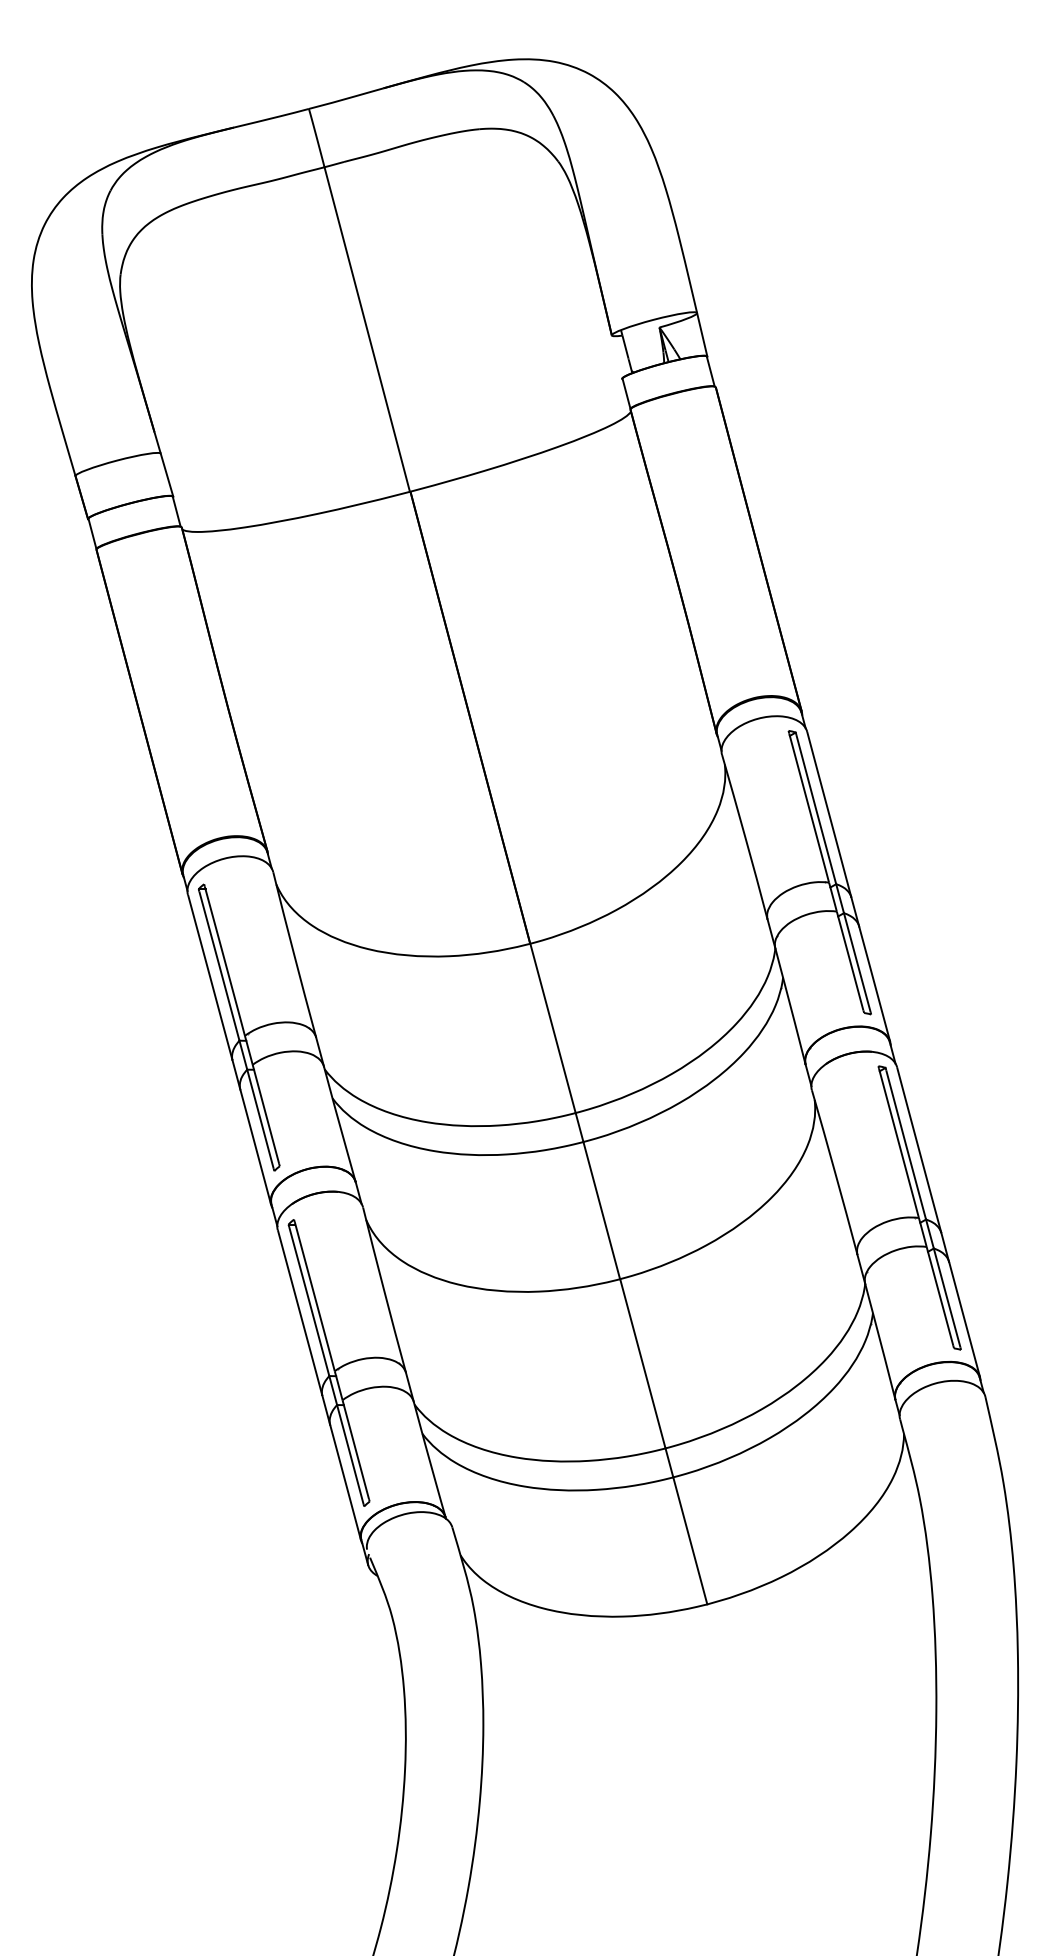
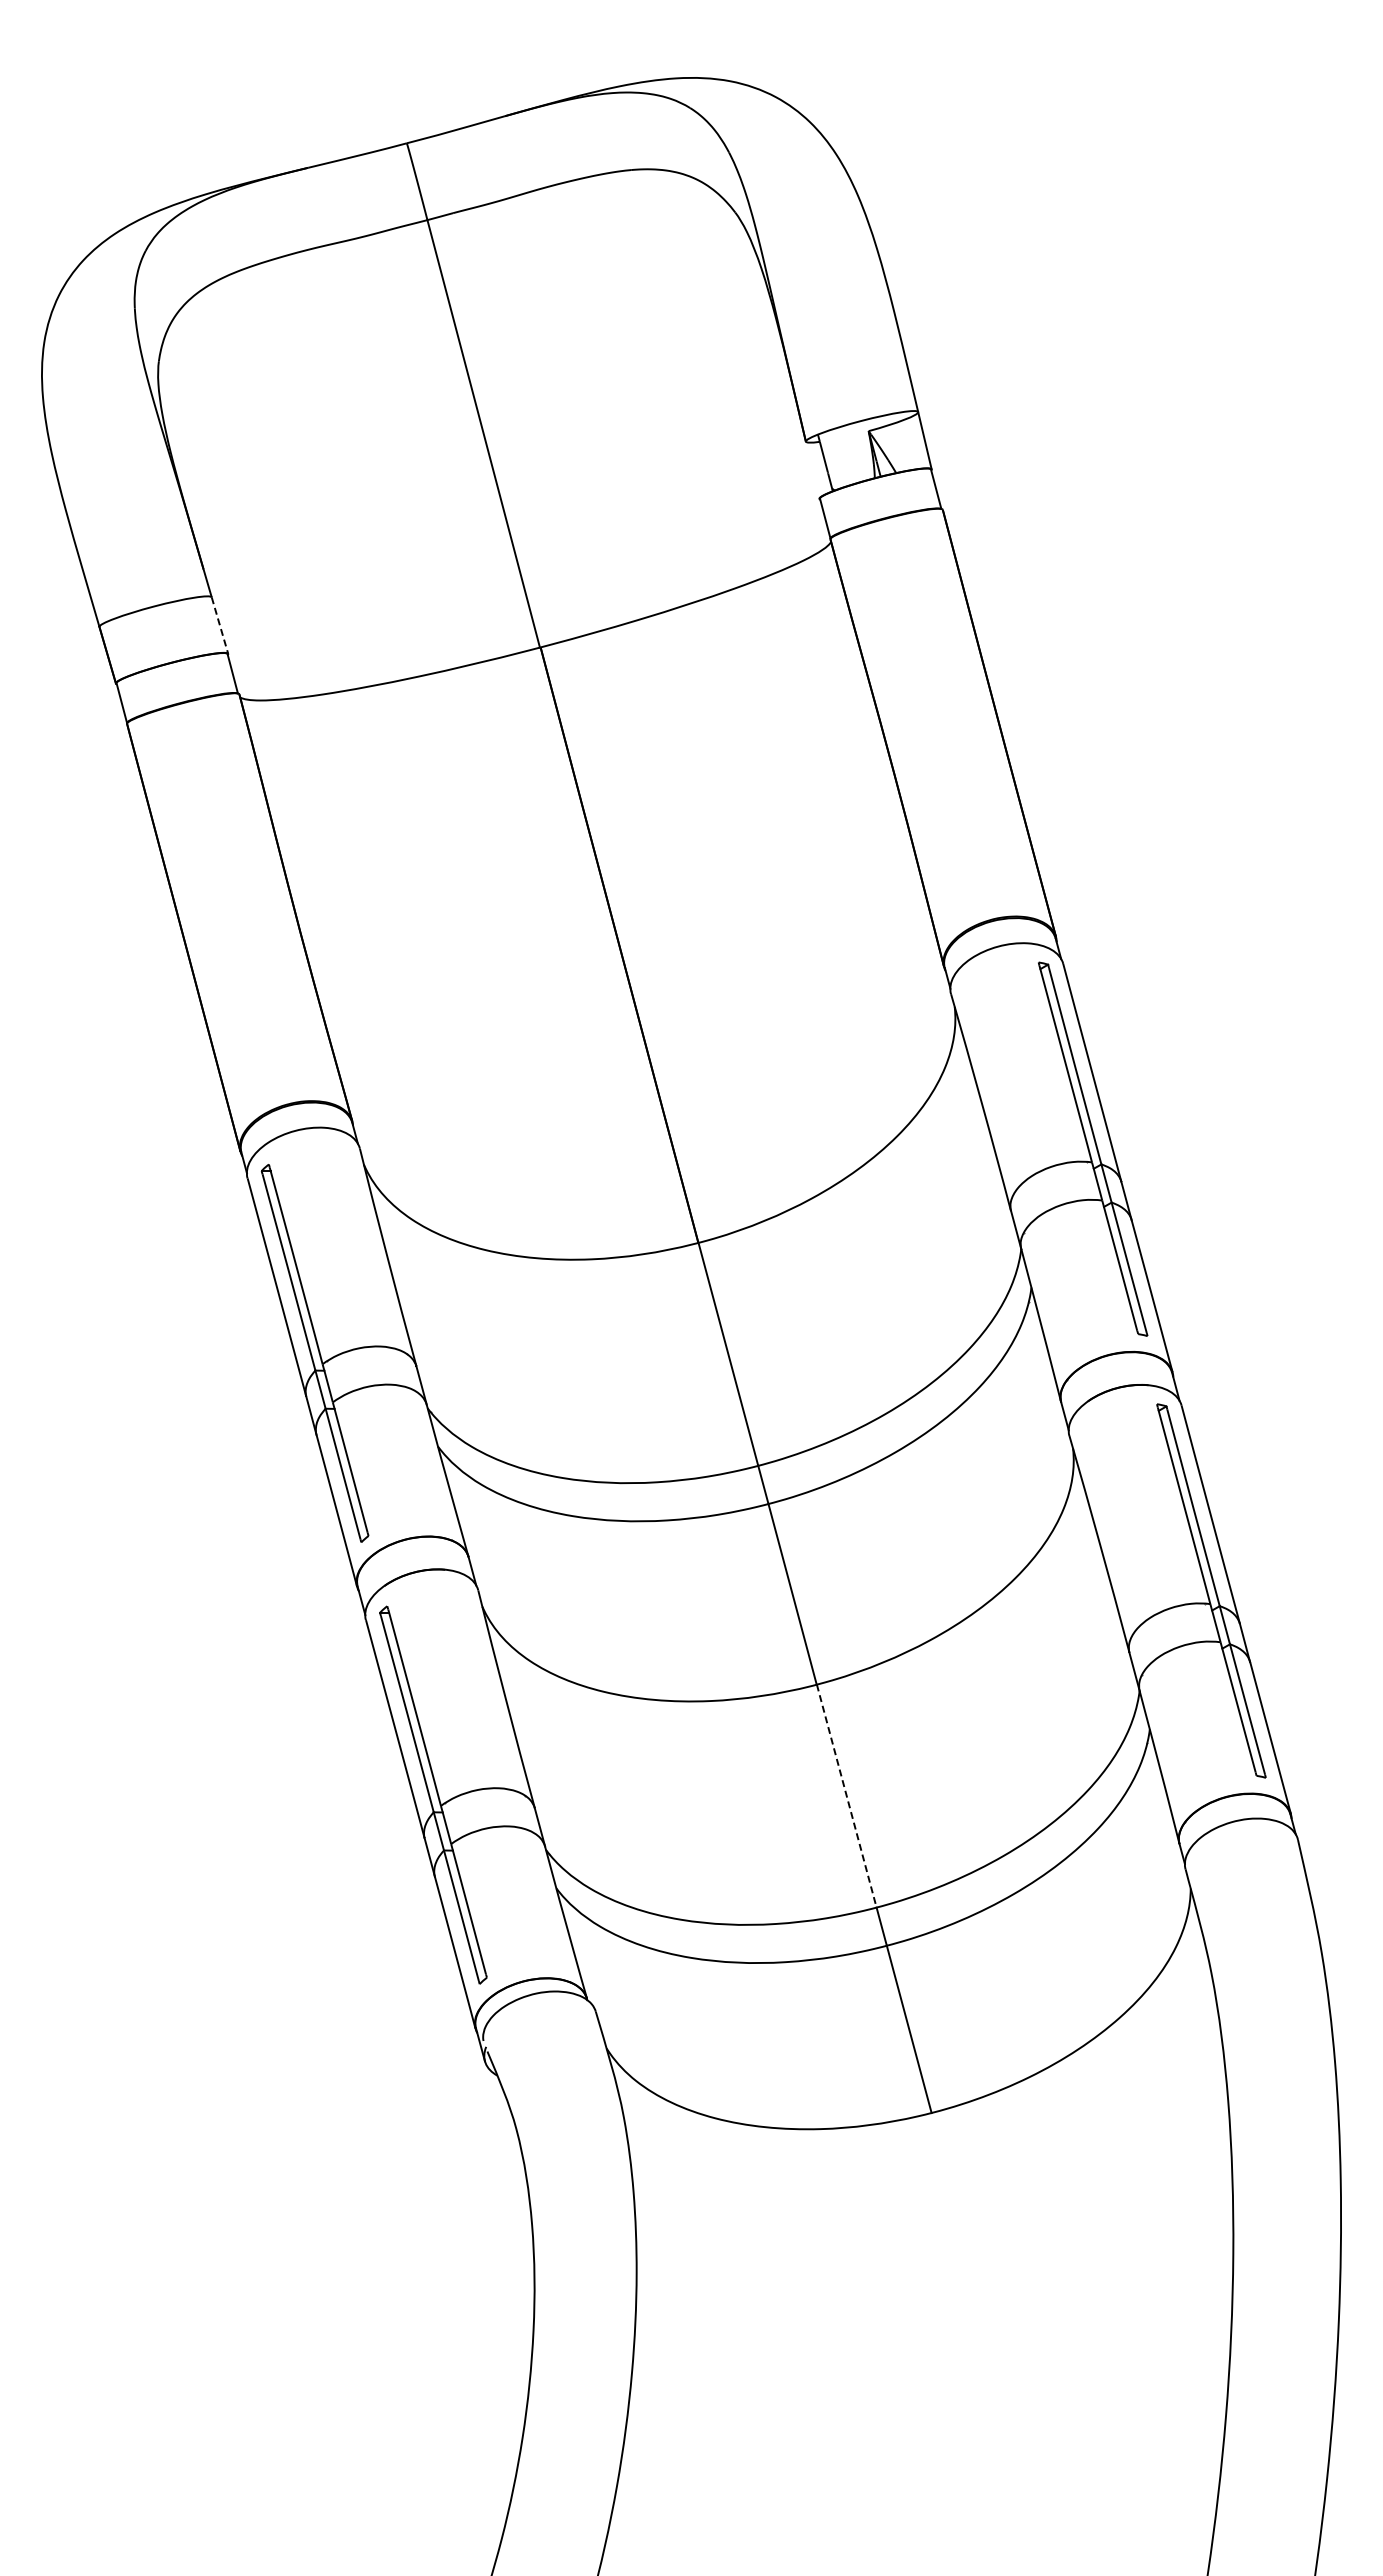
line: (167, 475) -> (220, 626), solid -> dashed
line: (642, 1364) -> (846, 1796), solid -> dashed

